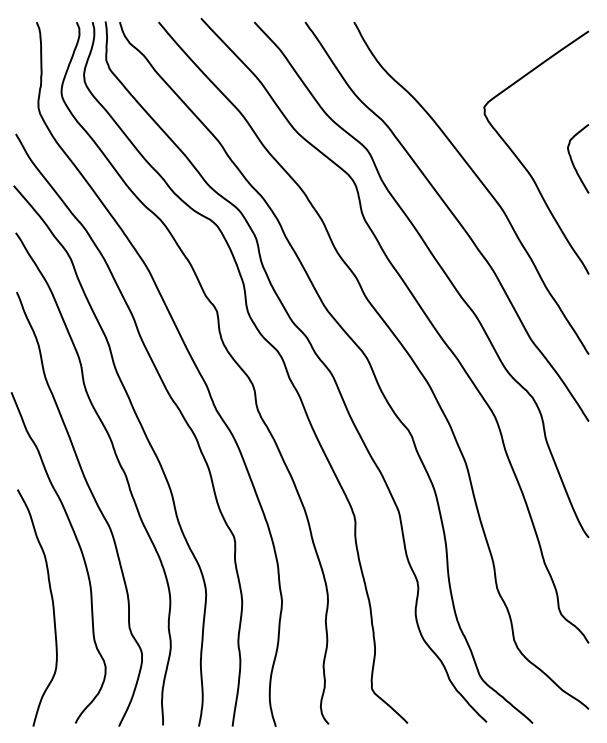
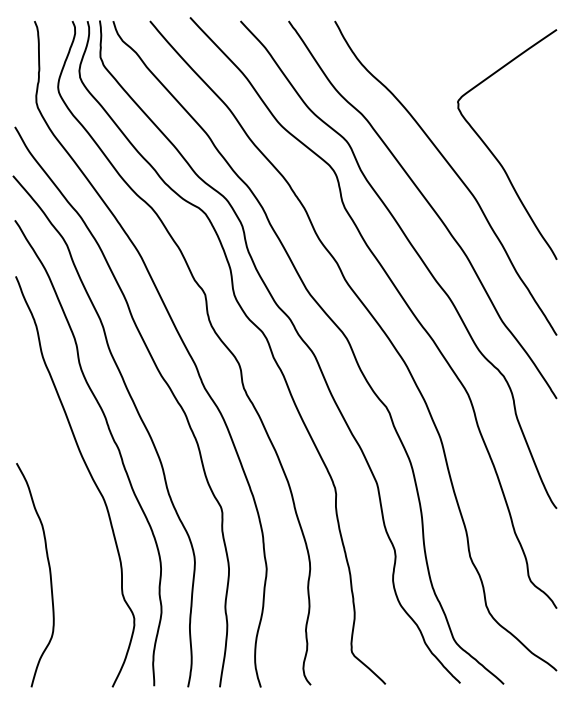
curve: (572, 159) -> (541, 151), removed
curve: (80, 551) -> (76, 521), removed

